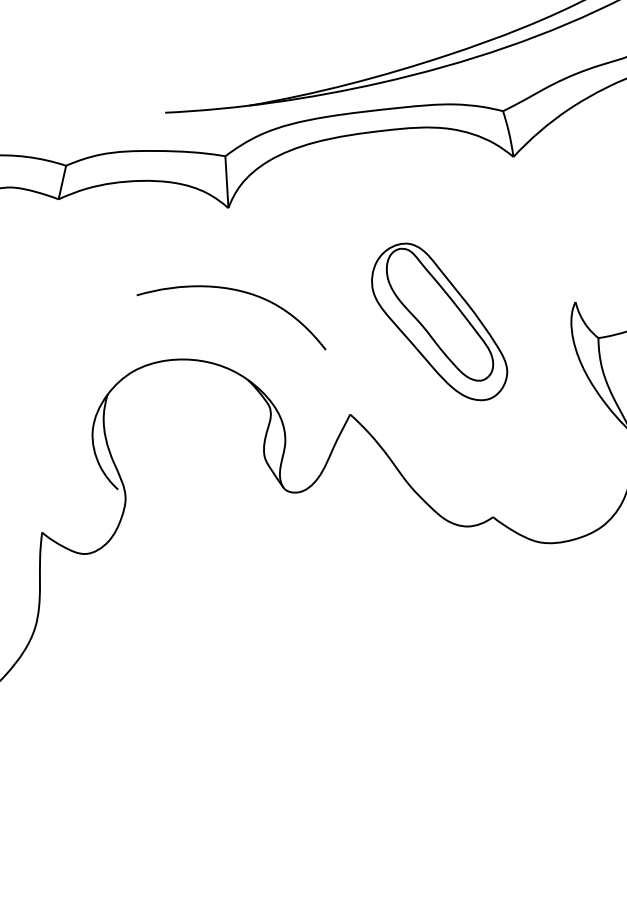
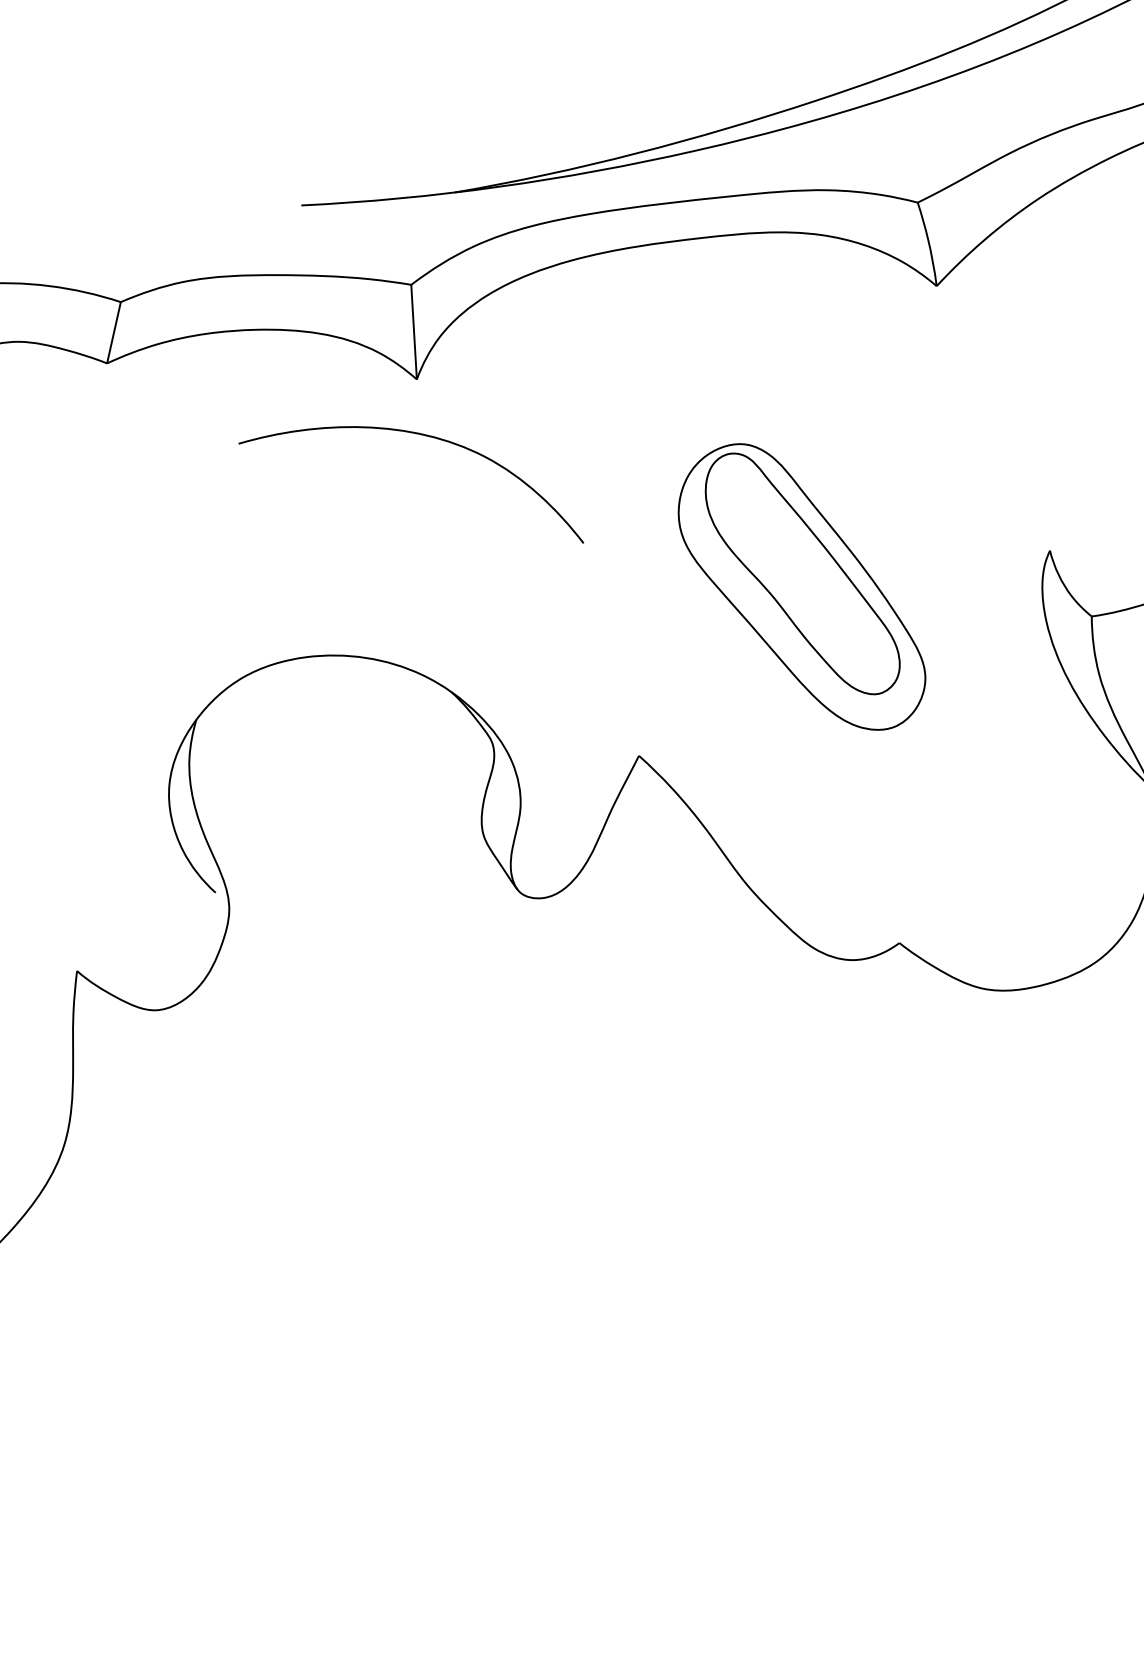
curve: (237, 291) -> (422, 436), moved

